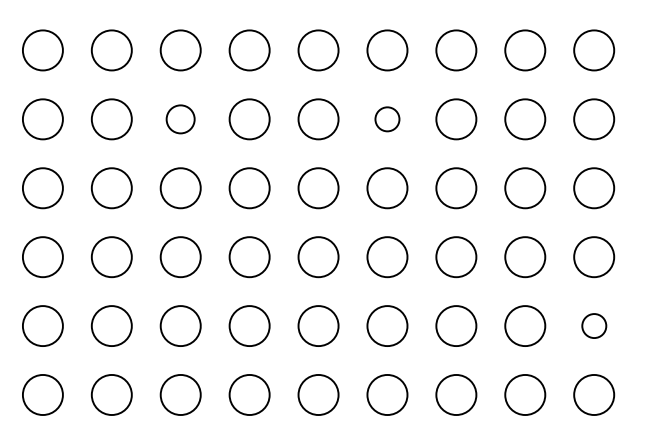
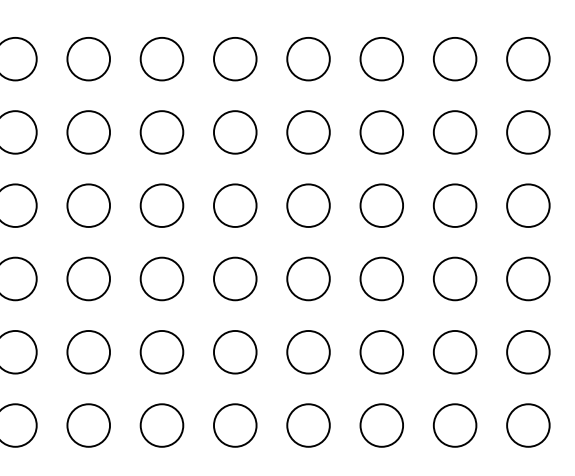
circle: (180, 119) -> (88, 132), size x1.43
circle: (387, 119) -> (308, 132), size x1.67
circle: (594, 325) -> (528, 351), size x1.67

